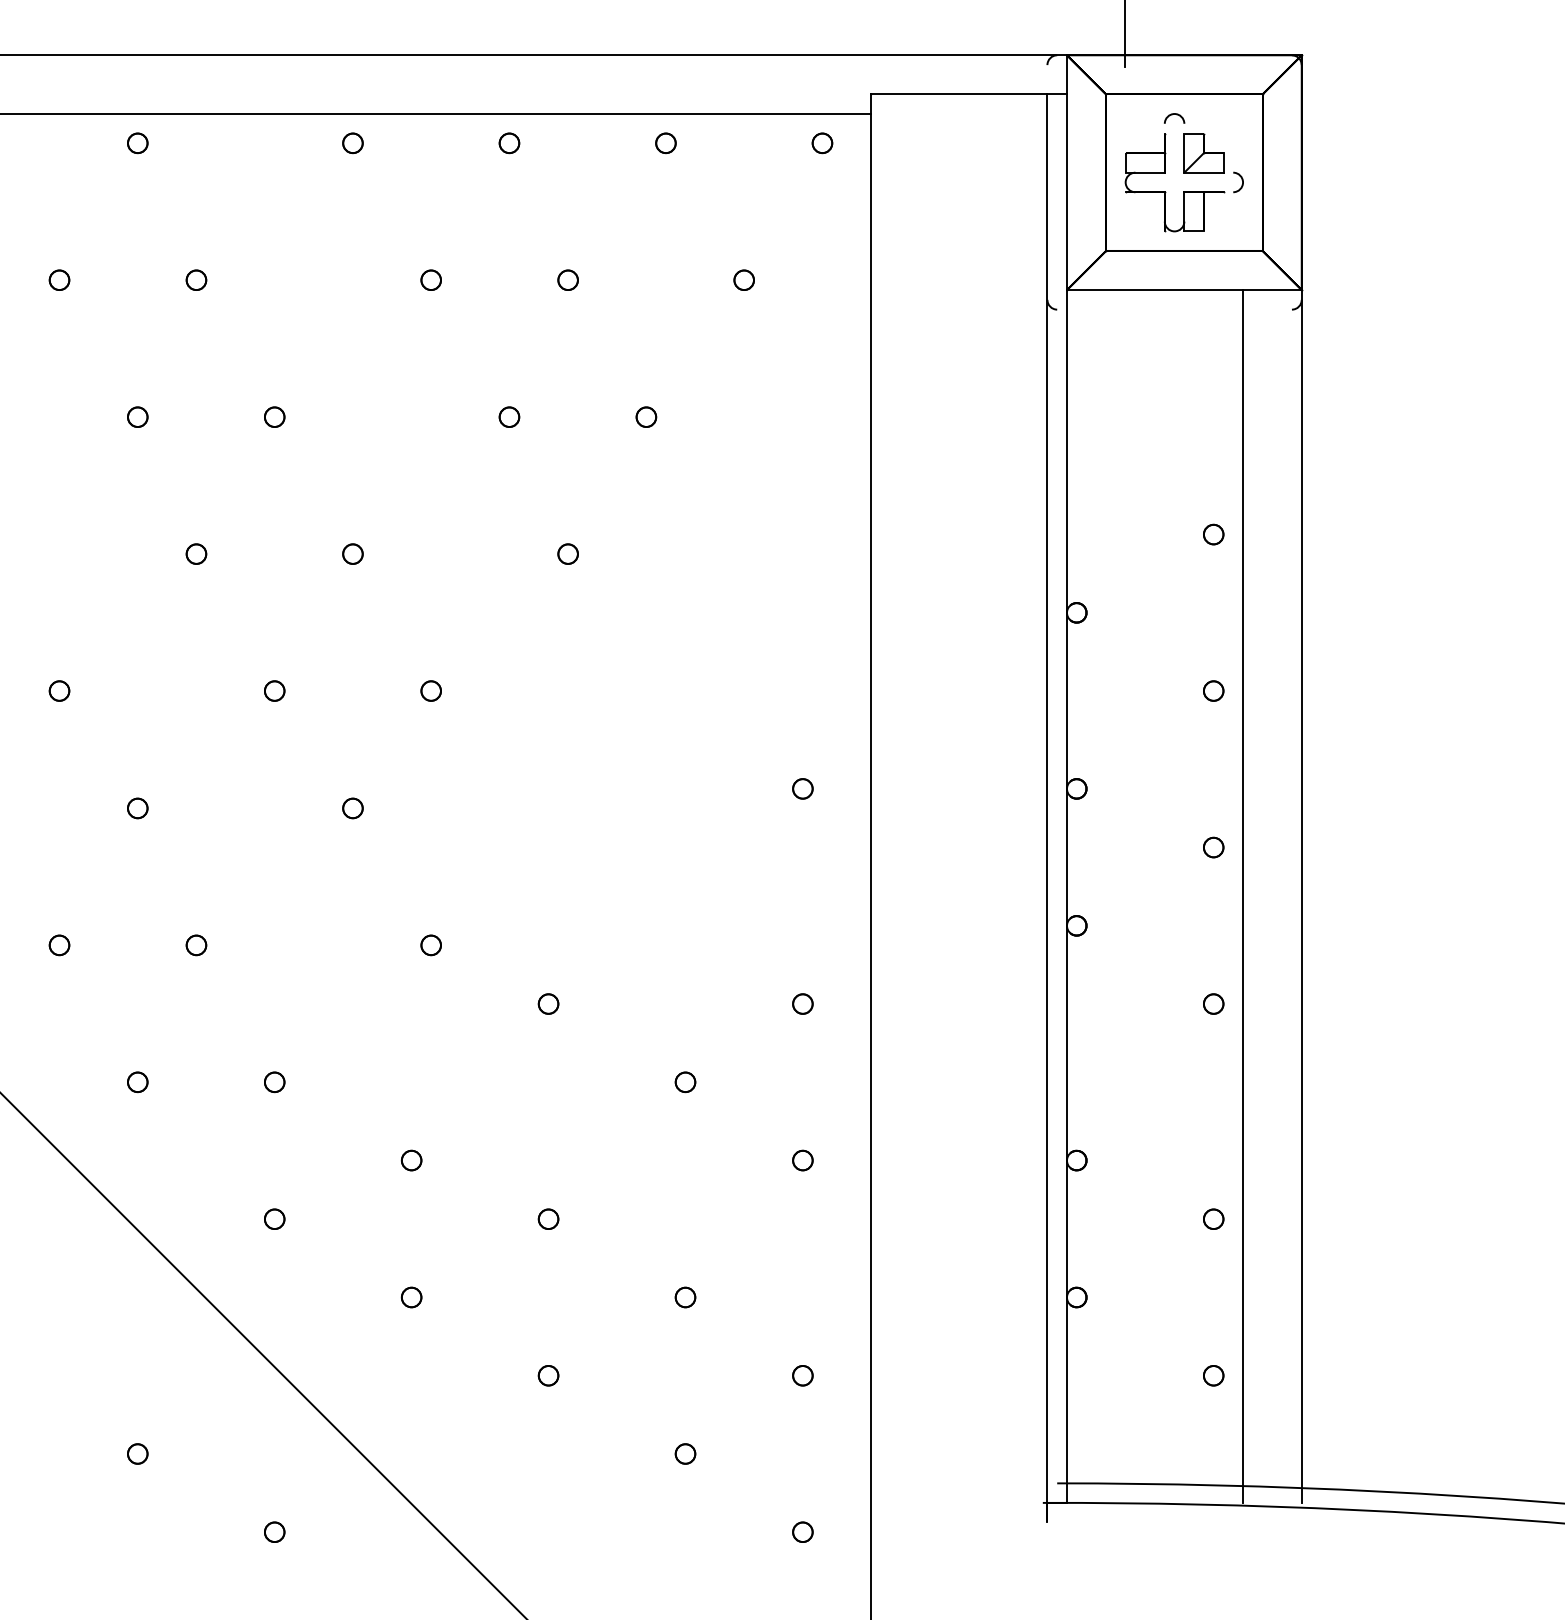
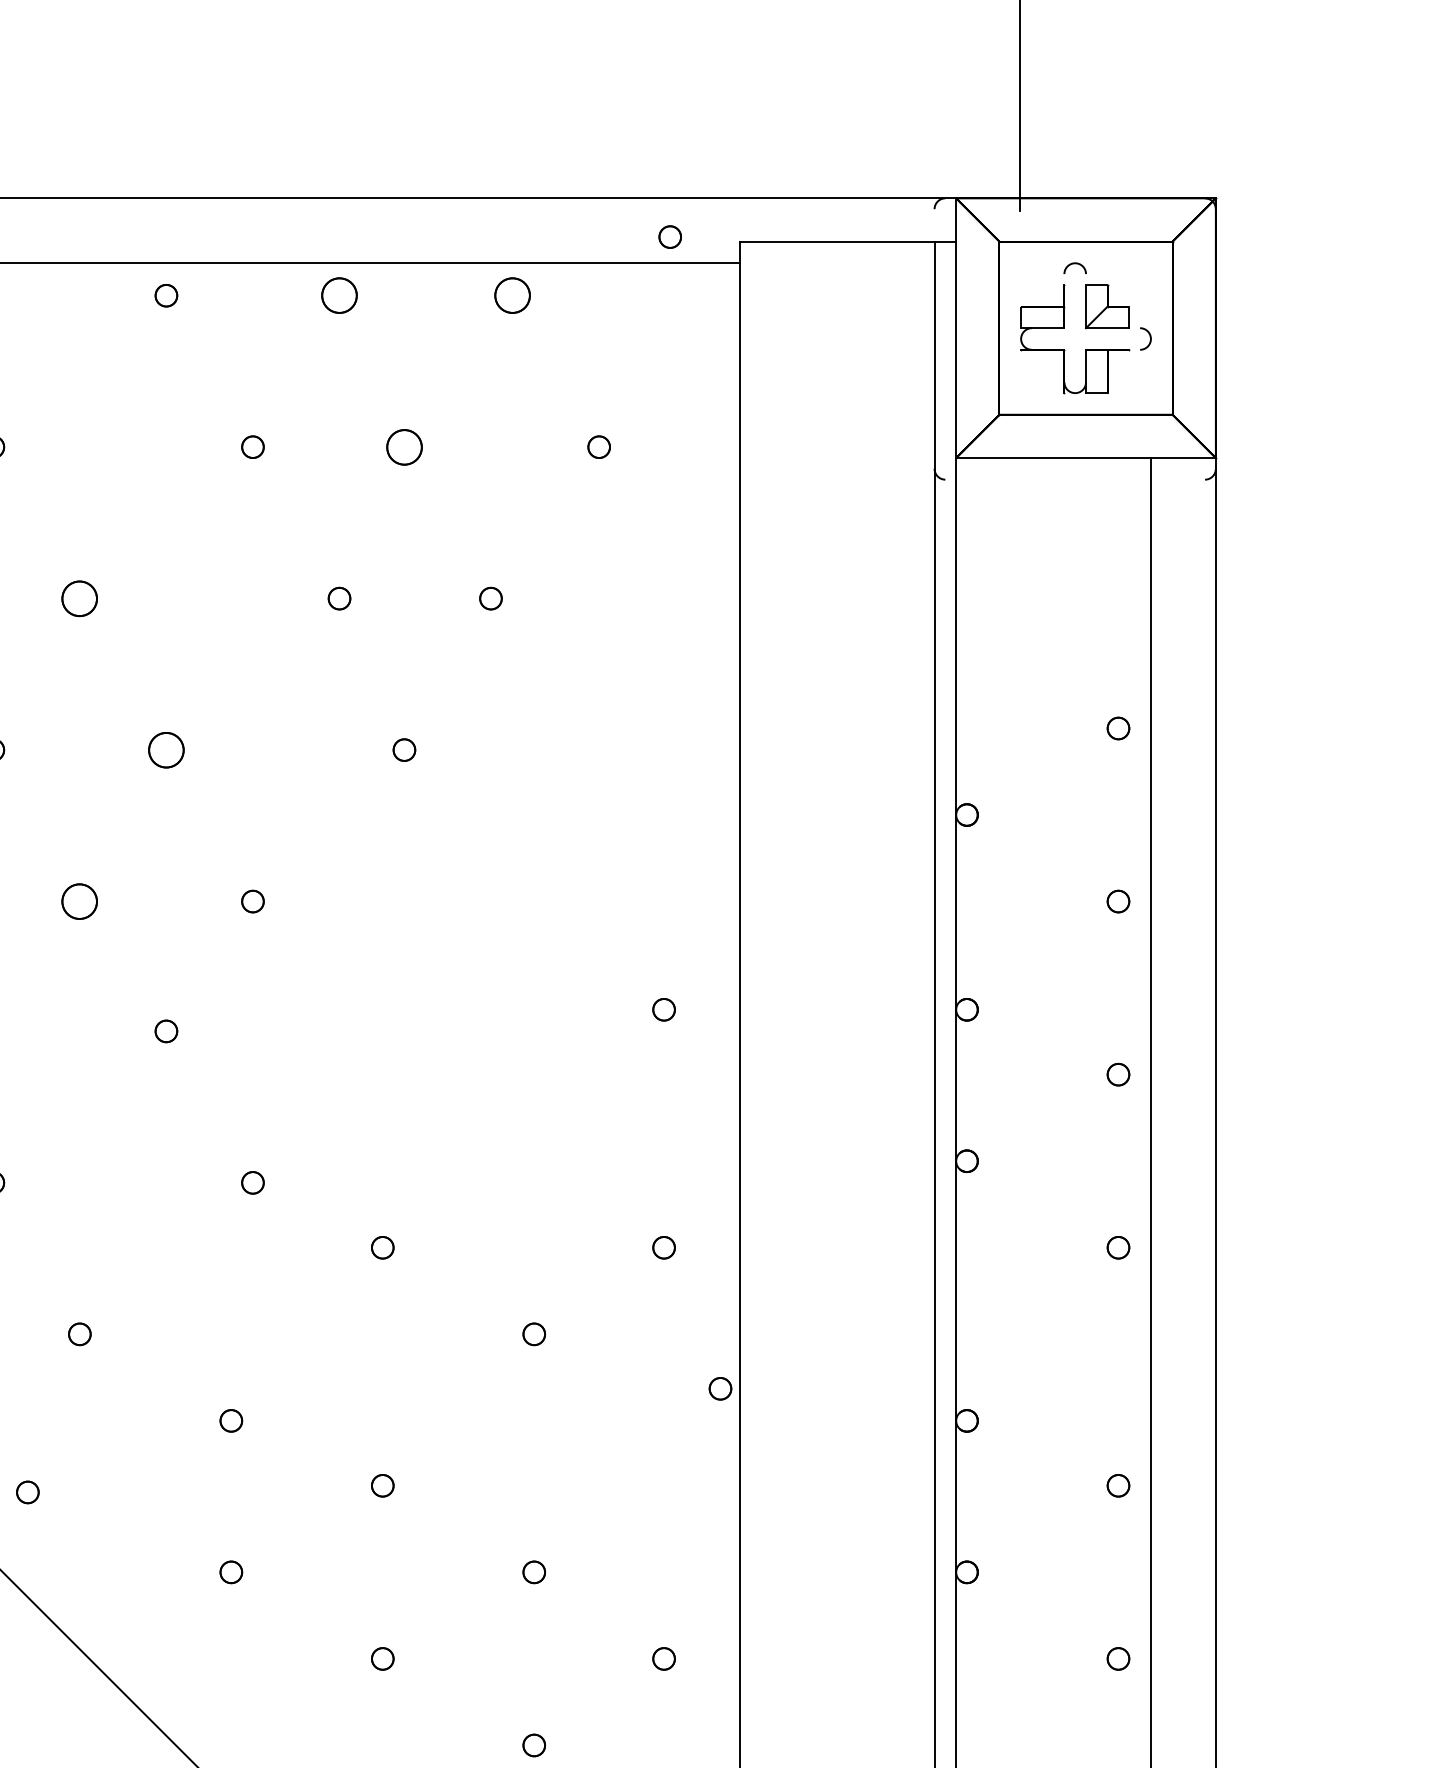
part: (509, 143) -> (339, 295), size x1.6
part: (665, 143) -> (512, 295), size x1.6
part: (822, 143) -> (670, 237), moved
part: (567, 279) -> (403, 446), size x1.6
part: (274, 416) -> (79, 597), size x1.6
part: (352, 553) -> (165, 749), size x1.6
part: (274, 690) -> (79, 900), size x1.6
part: (802, 1160) -> (720, 1388), moved
part: (274, 1218) -> (27, 1491), moved

